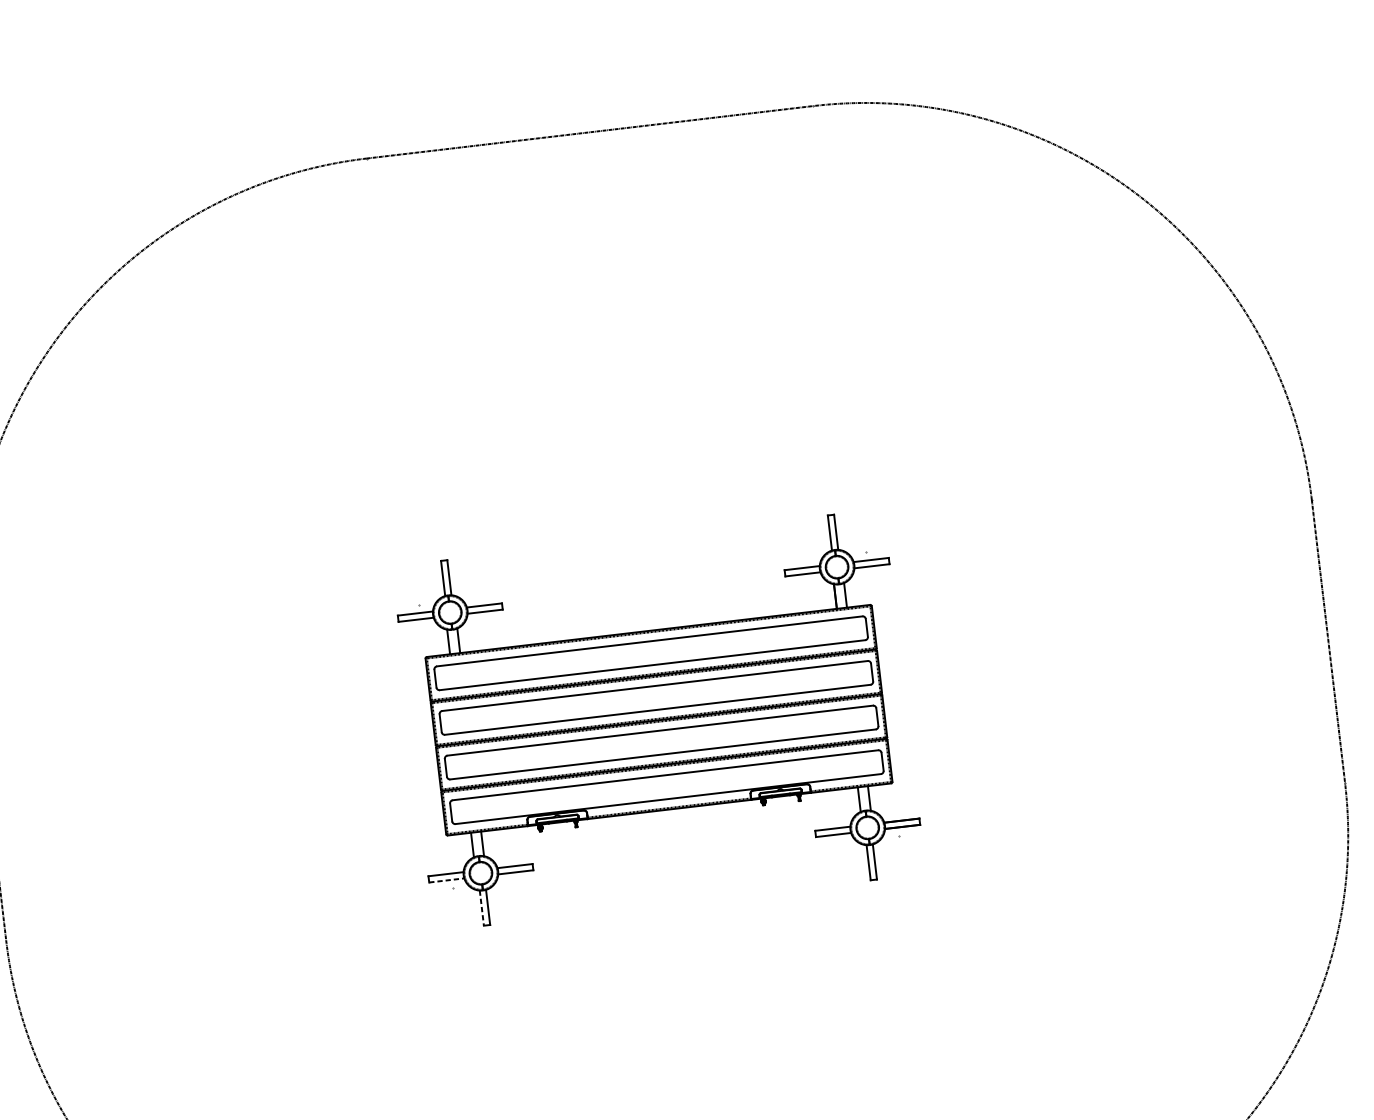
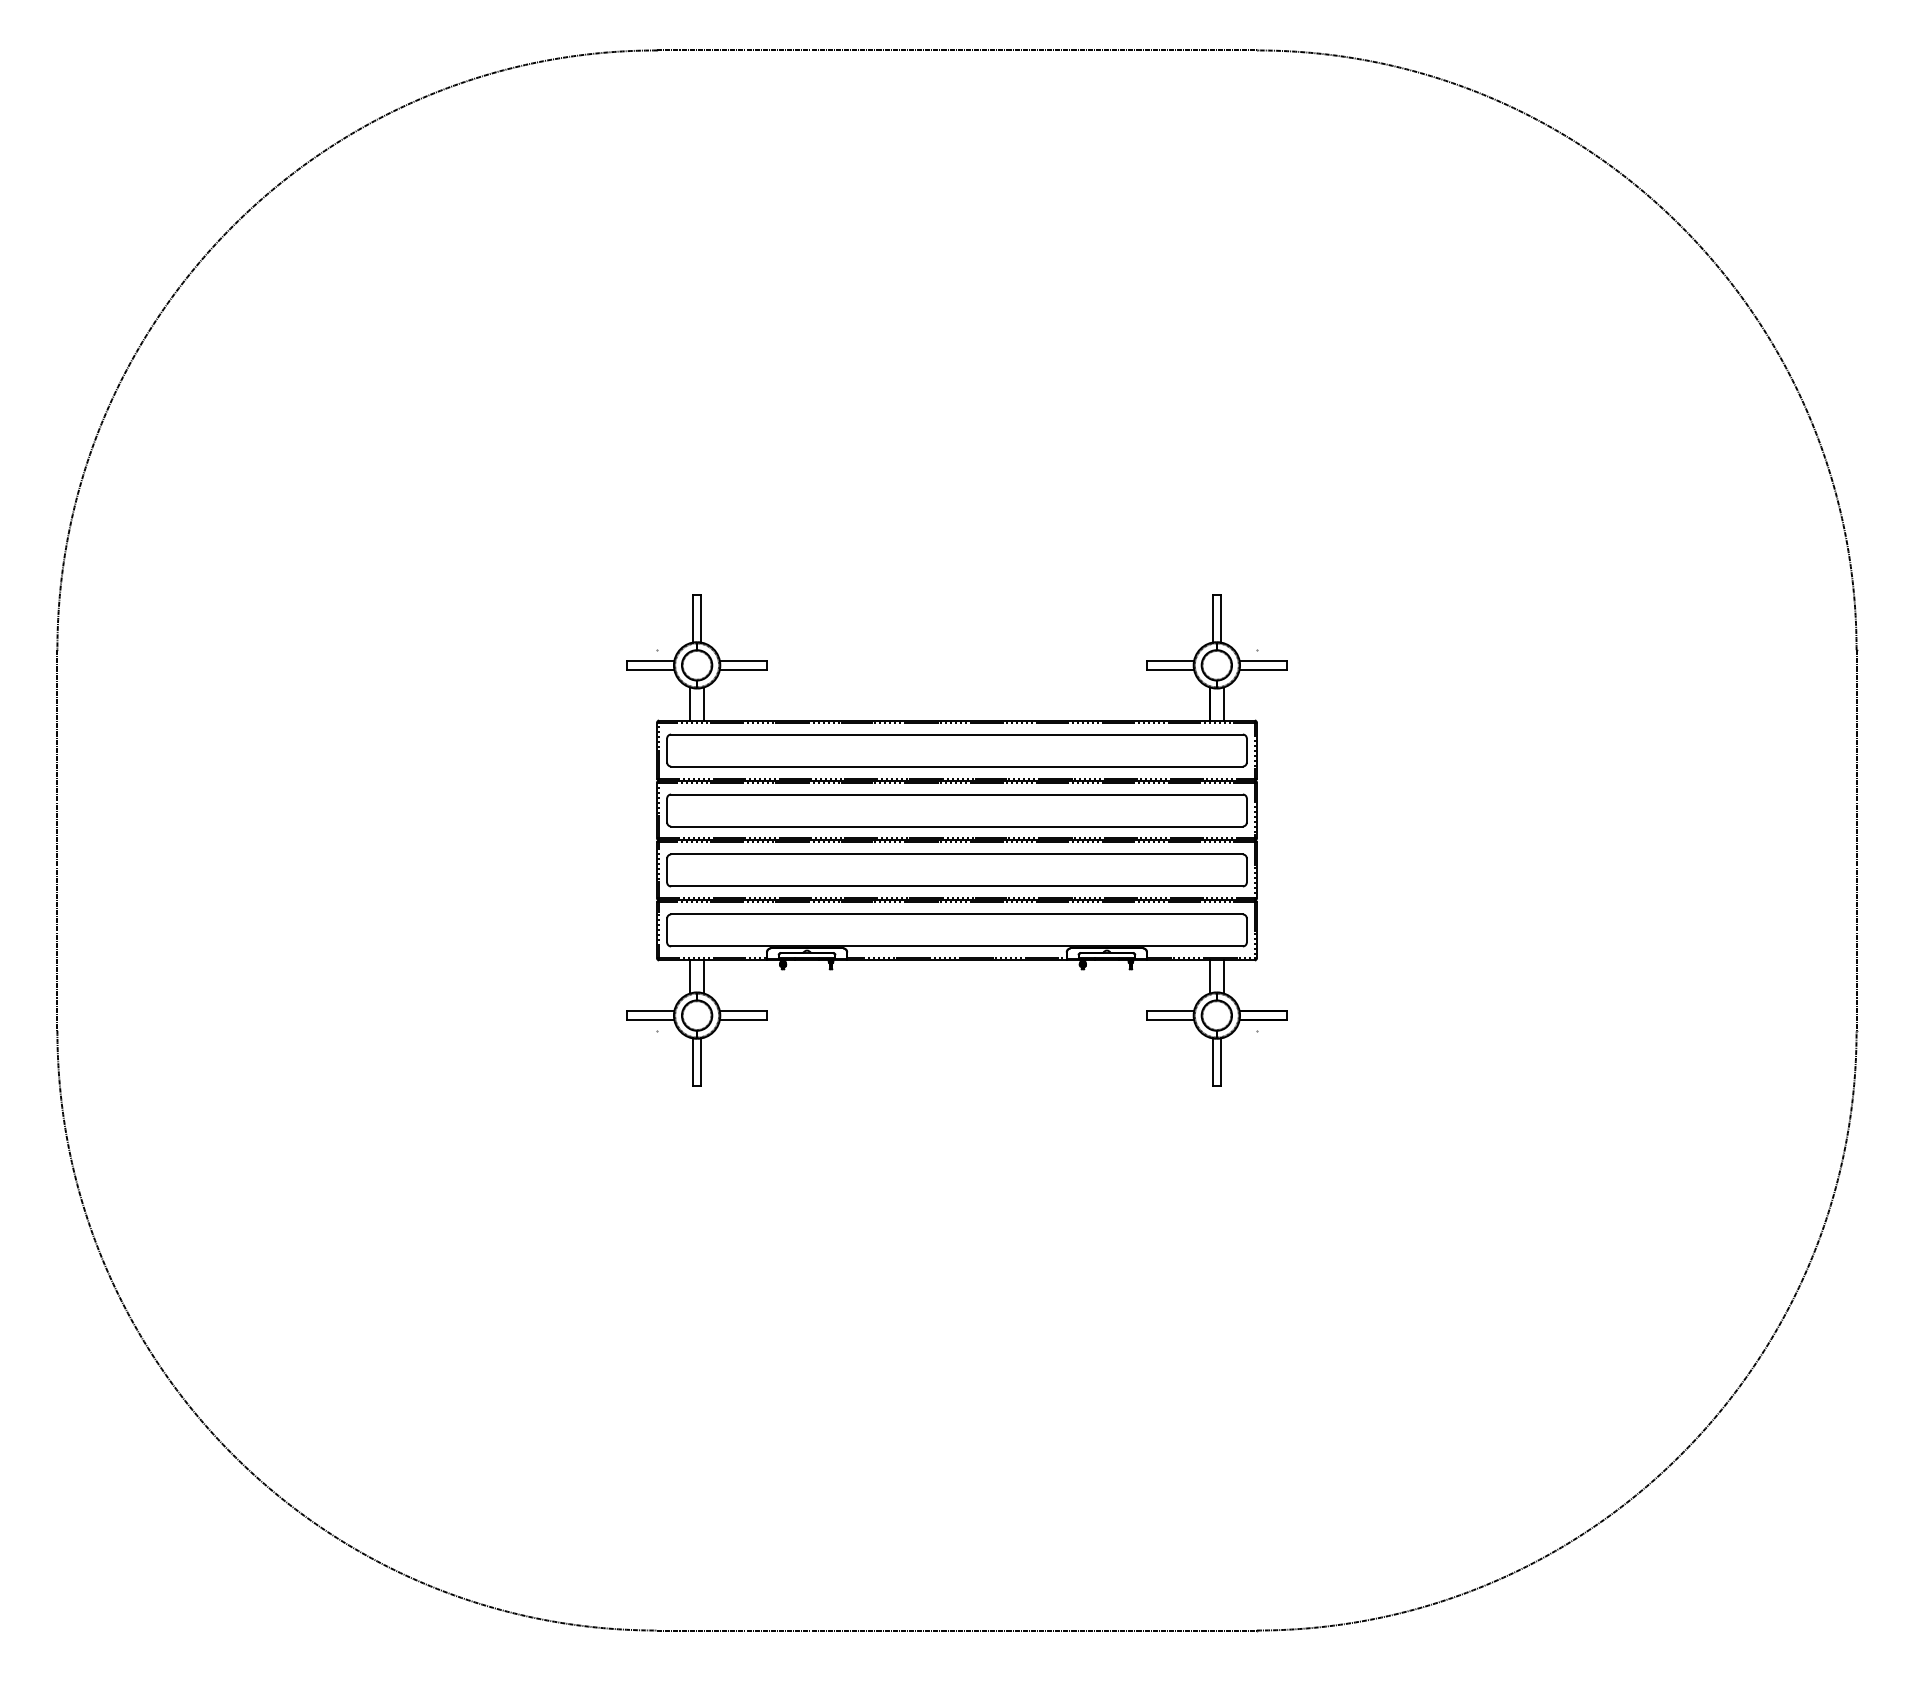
line: (446, 880) -> (650, 1019), dashed -> solid
line: (481, 907) -> (692, 1061), dashed -> solid

